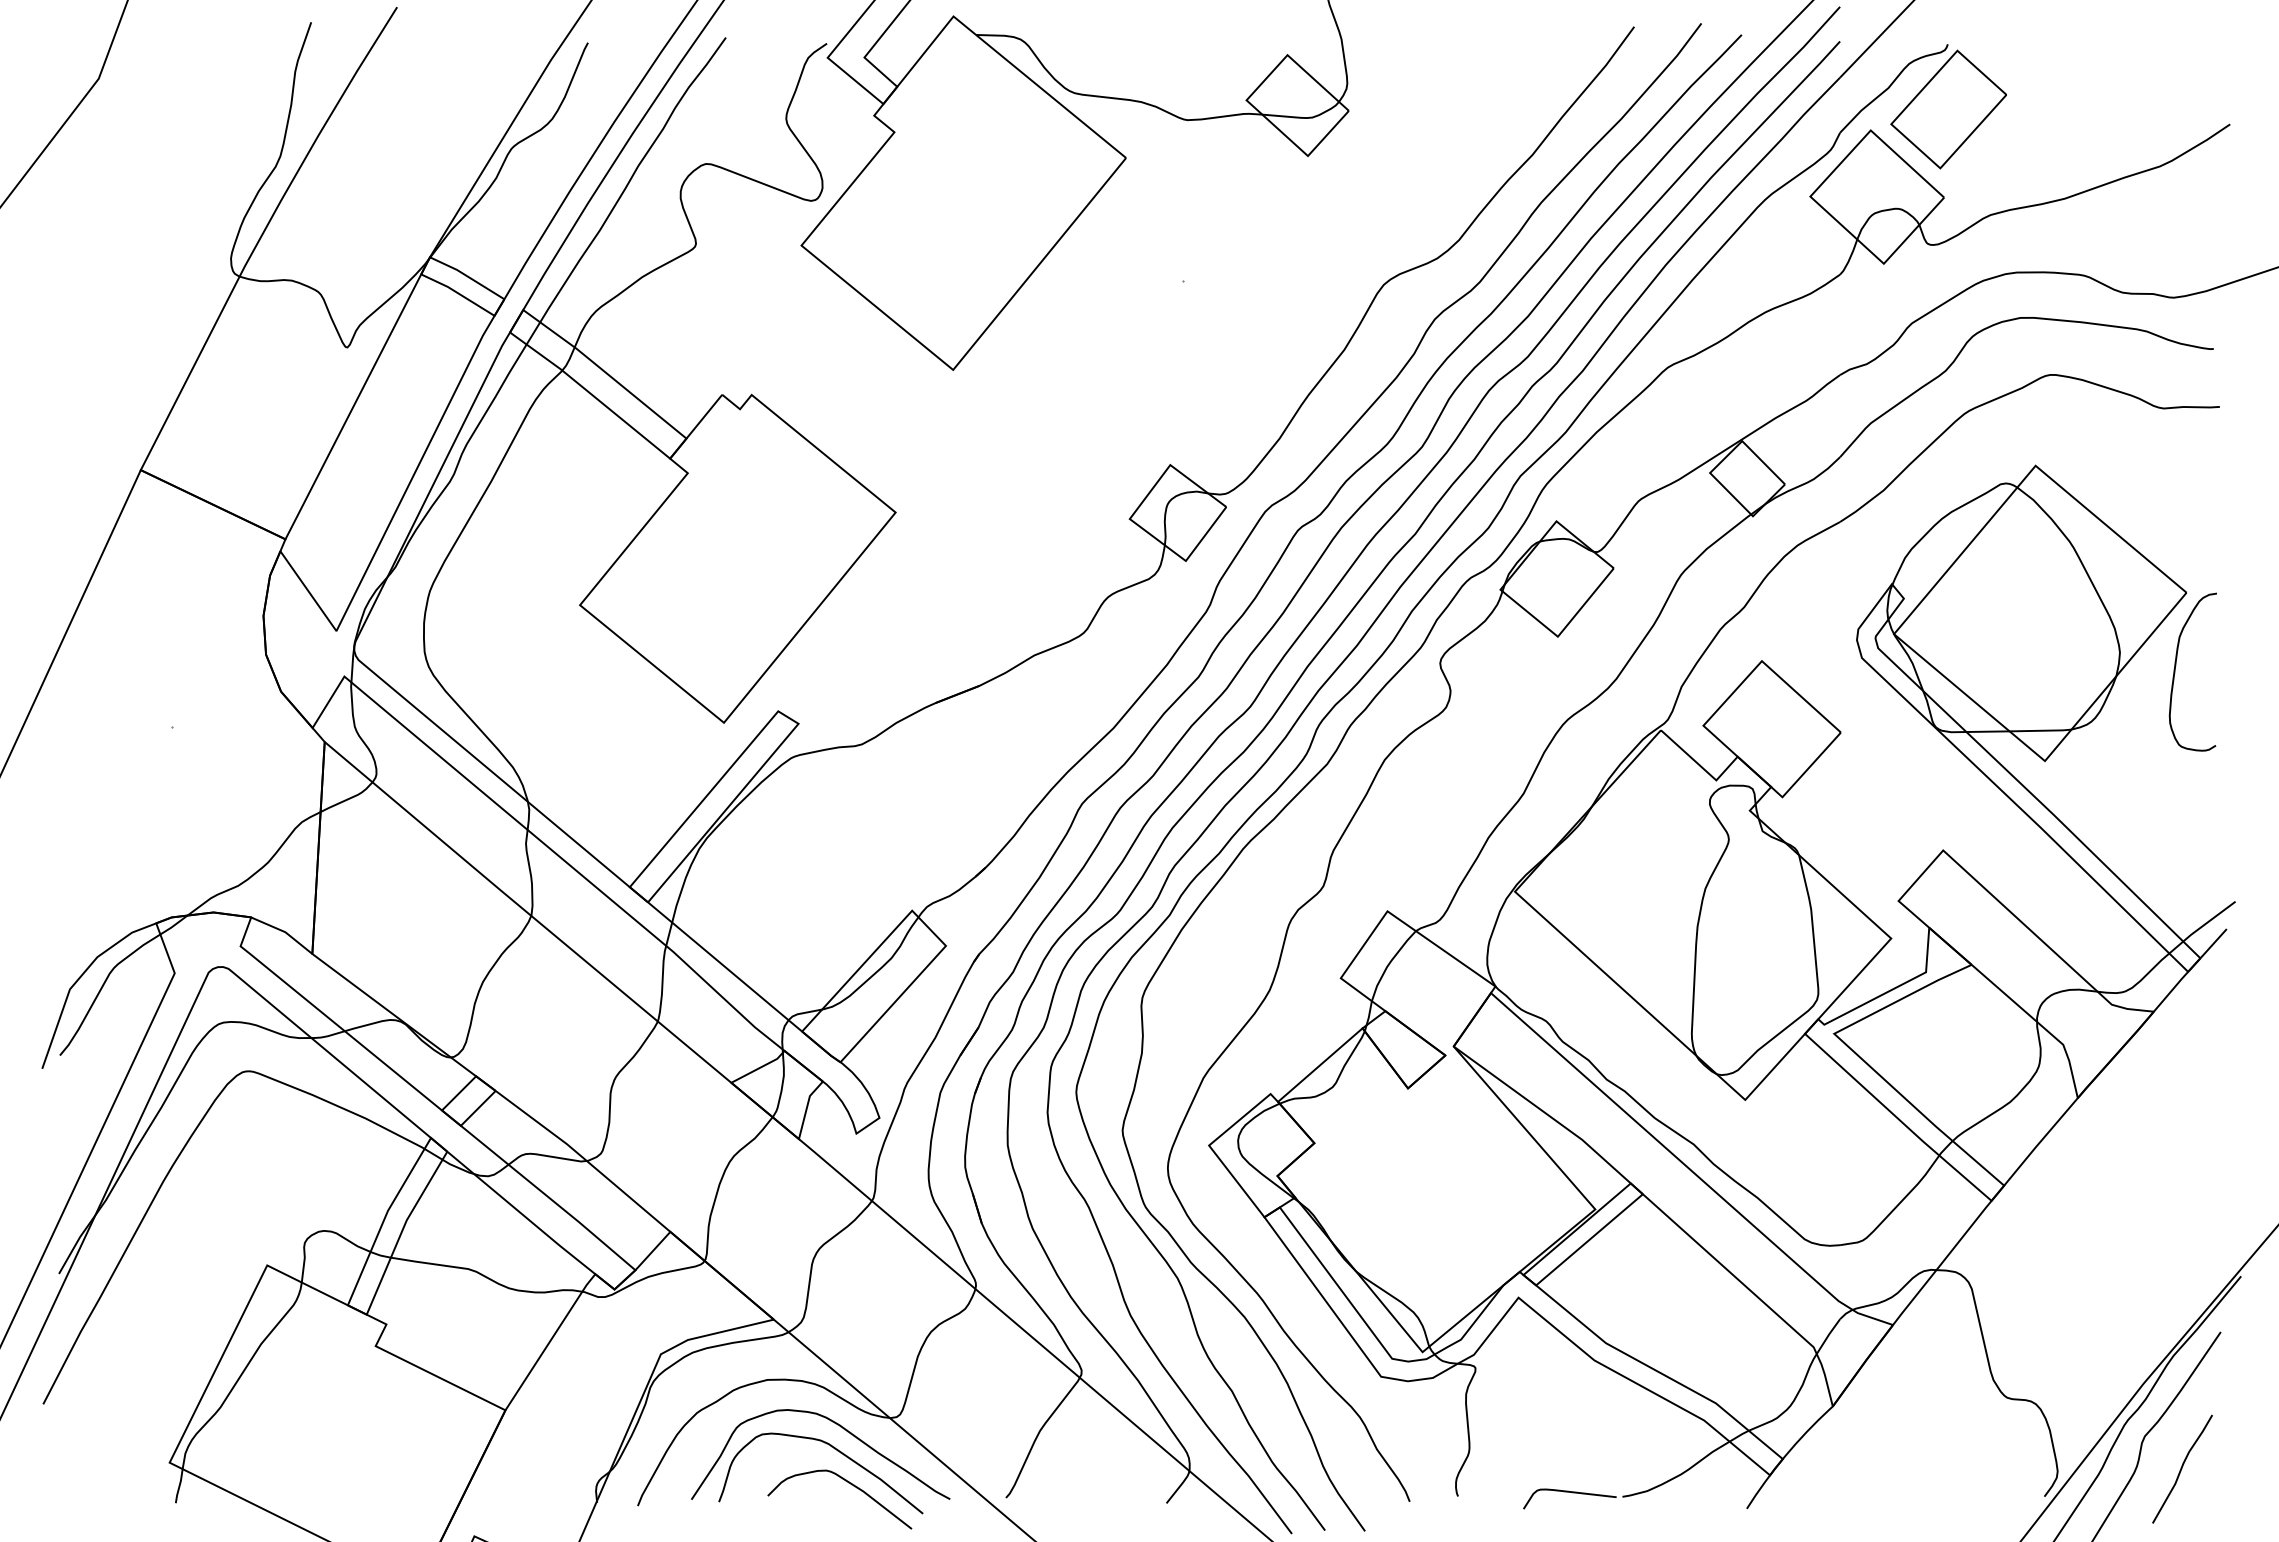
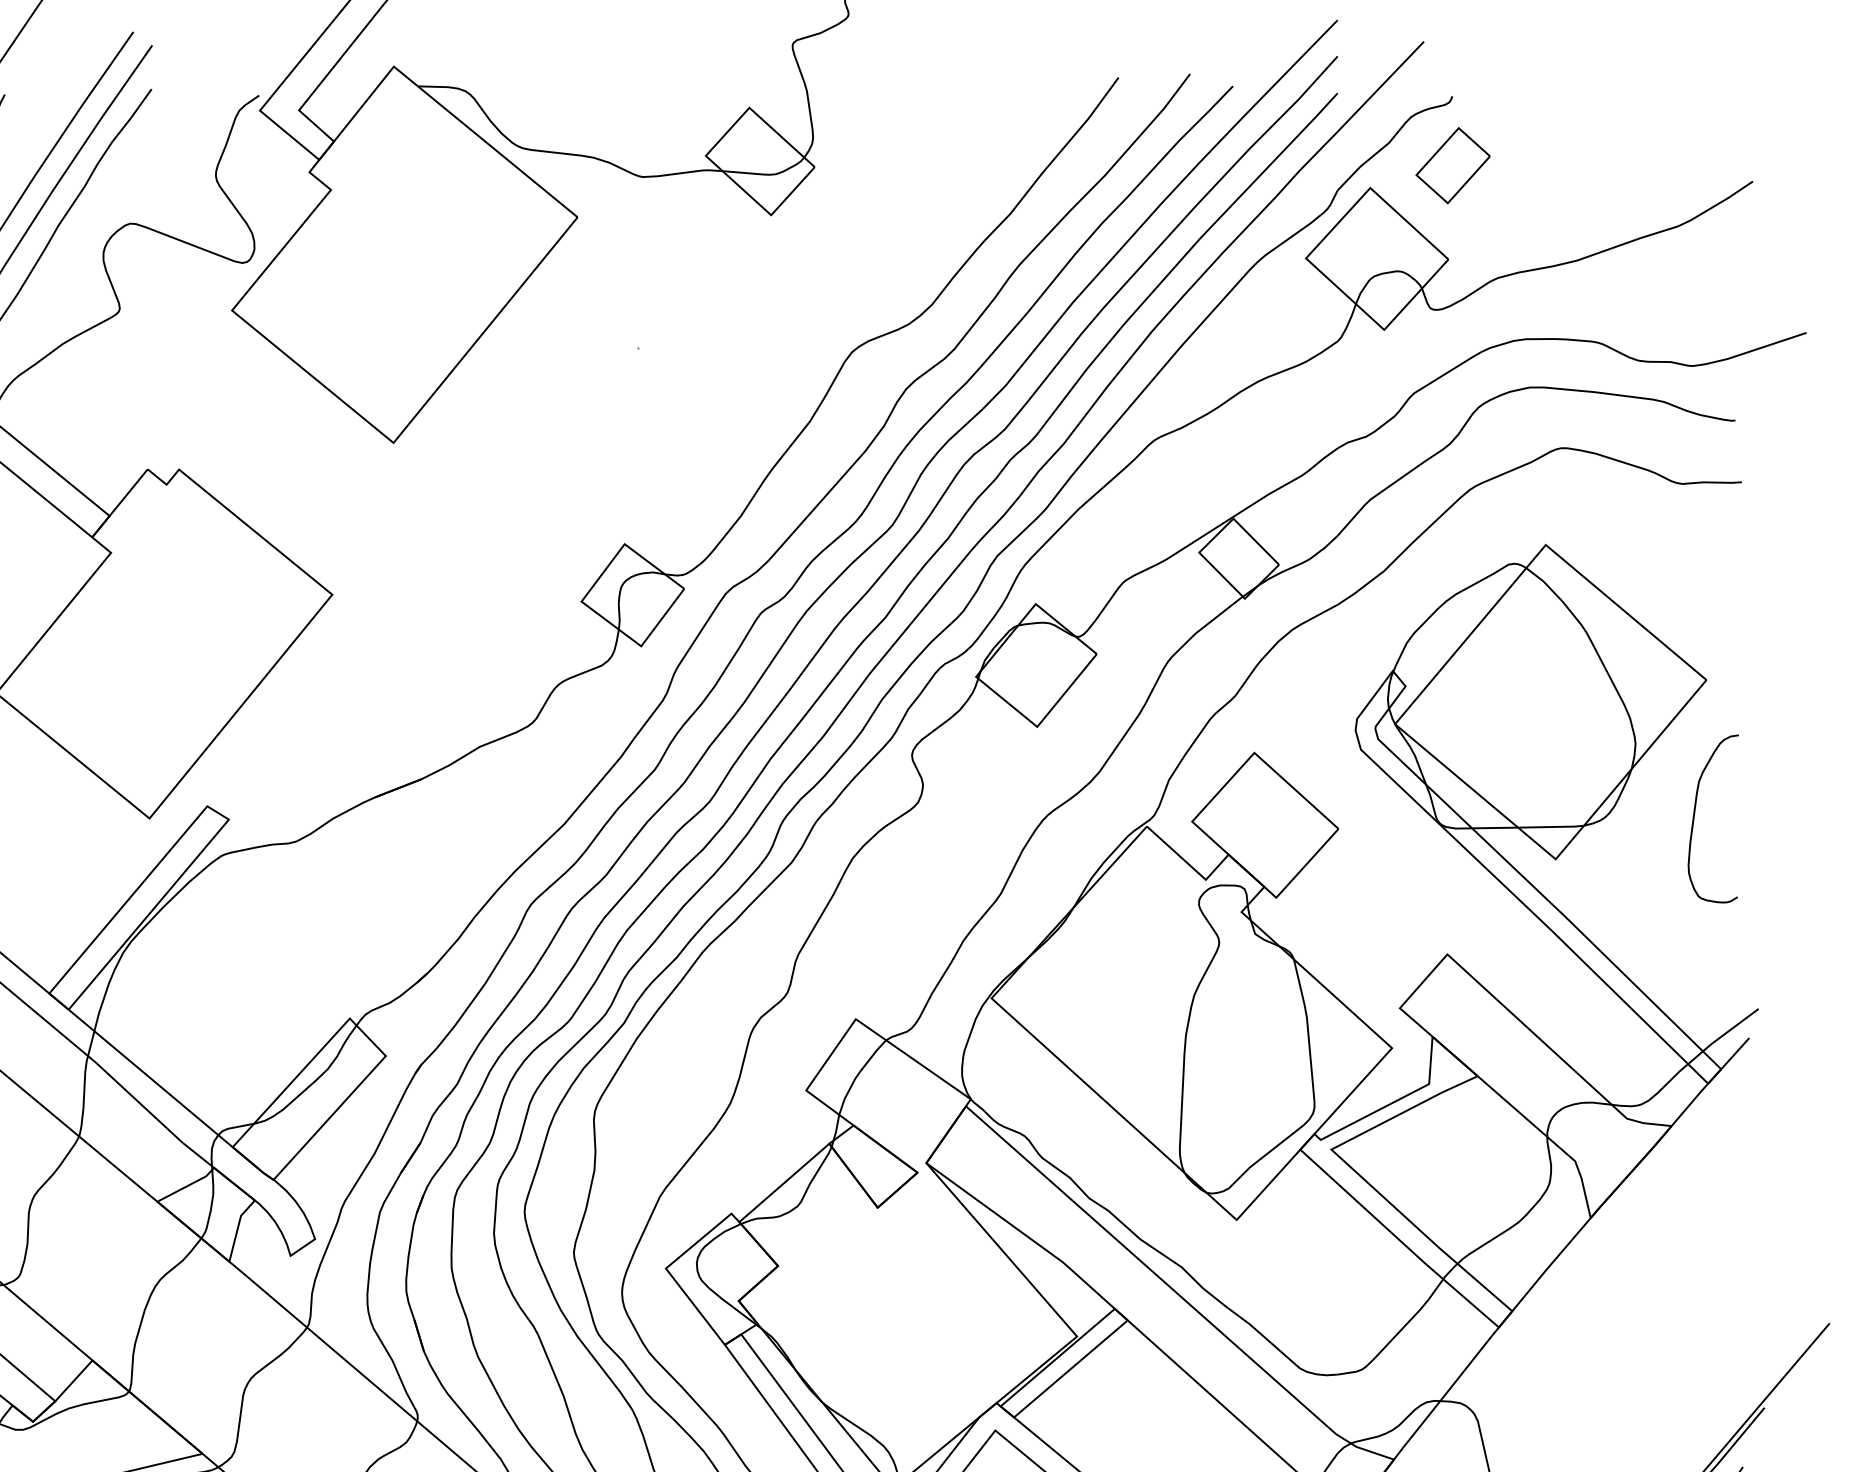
part: (1948, 109) -> (1453, 165), size x0.6
curve: (2175, 671) -> (1694, 818), moved

